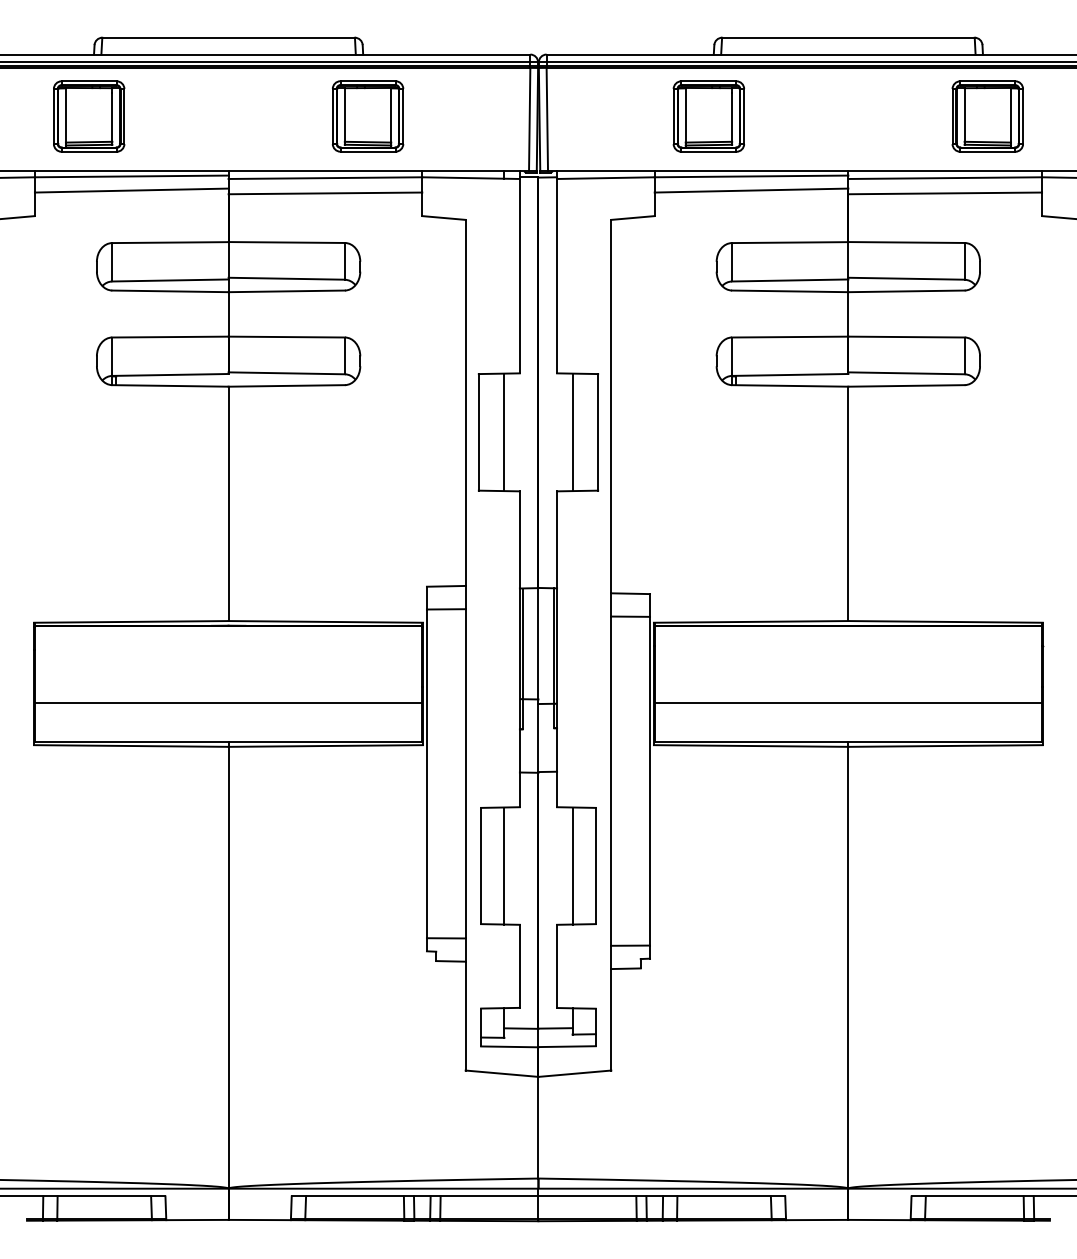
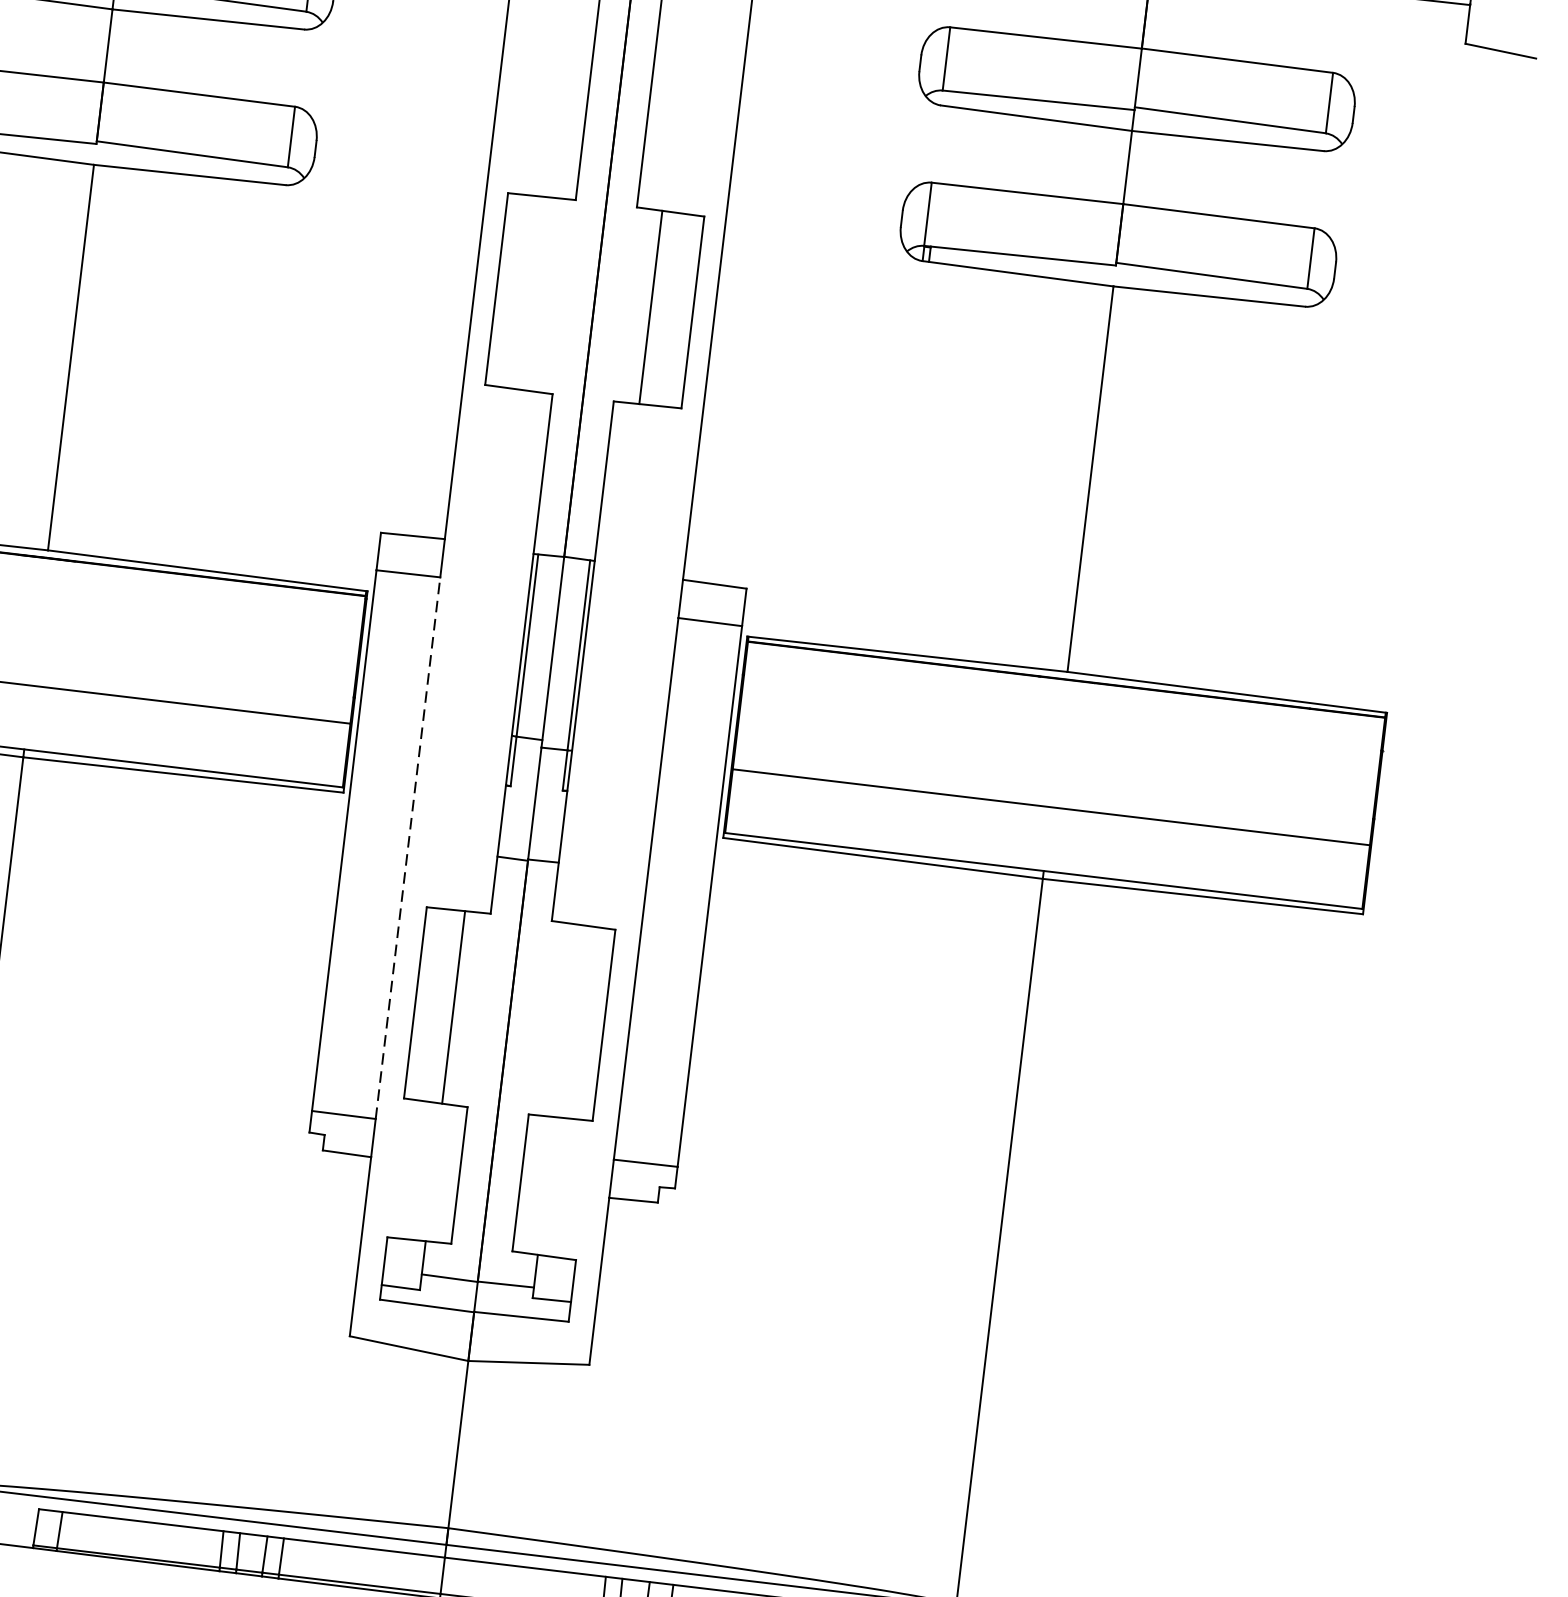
line: (504, 432) -> (538, 294), removed
line: (465, 773) -> (407, 847), solid -> dashed
line: (572, 865) -> (565, 1019), removed

